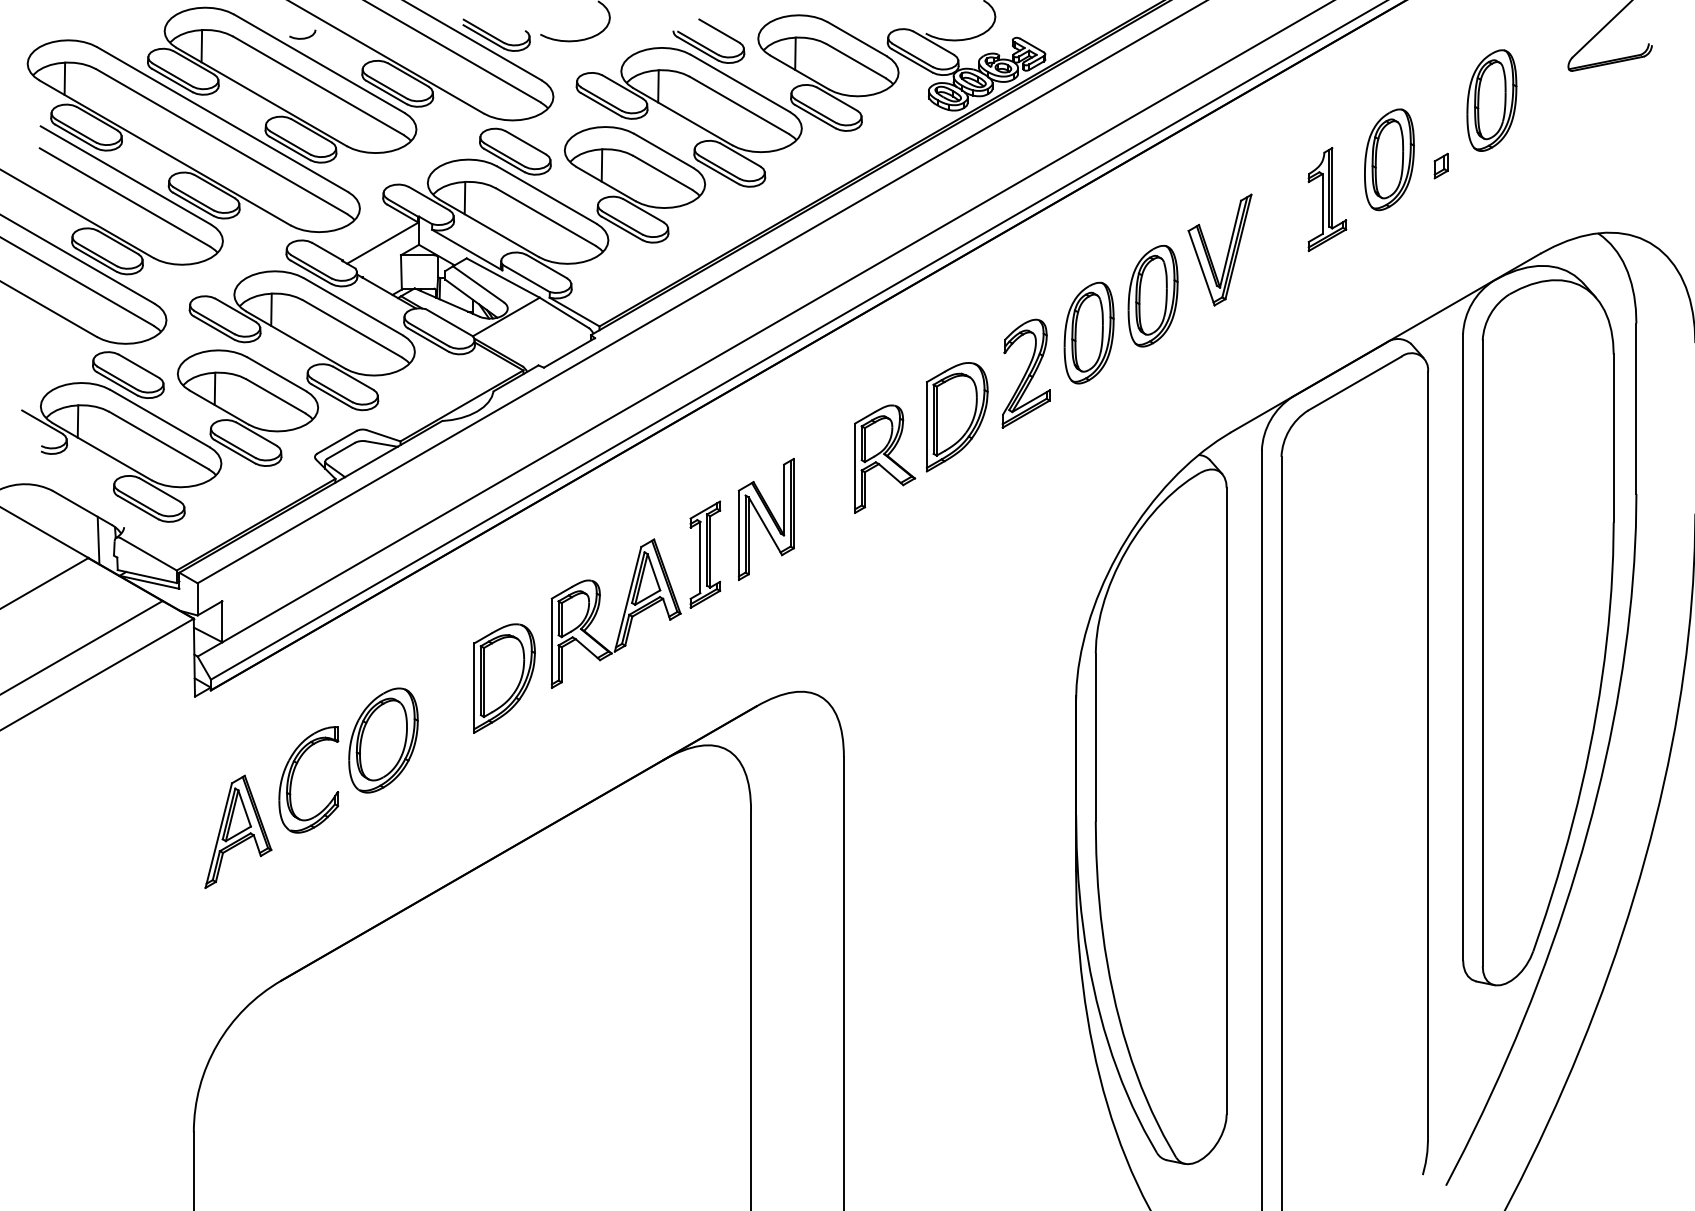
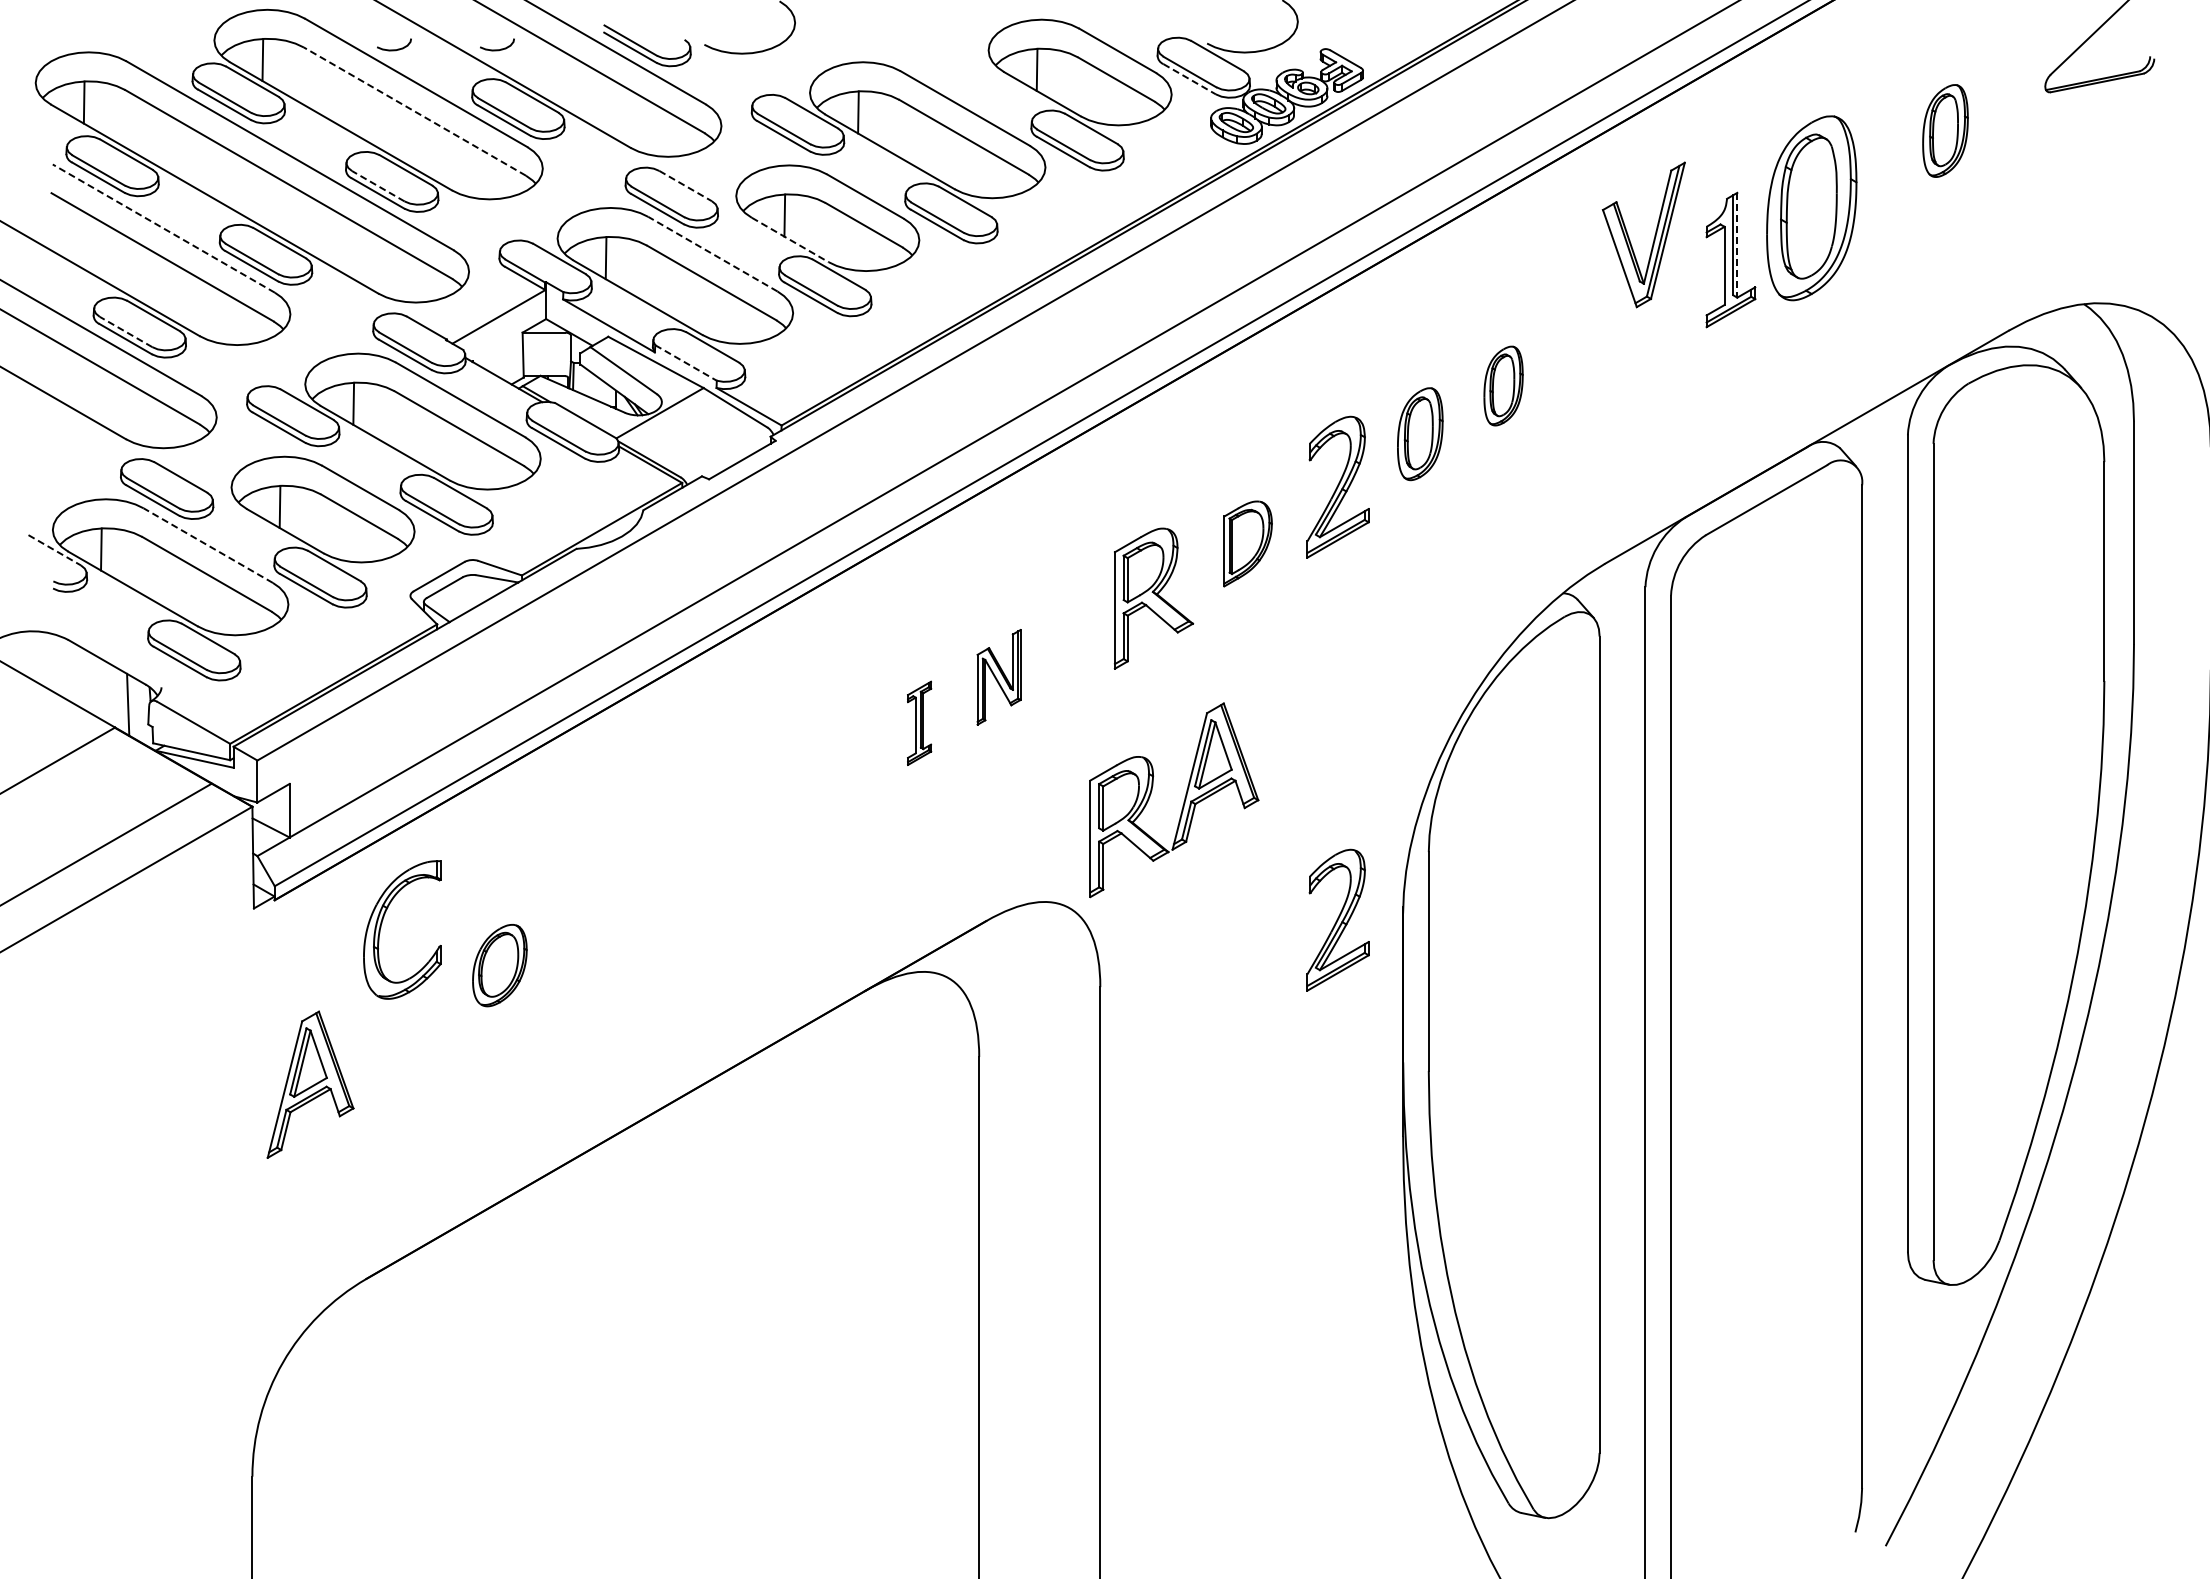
curve: (384, 37) -> (500, 48), added
part: (706, 47) -> (921, 61), removed
line: (913, 61) -> (1190, 79), solid -> dashed
line: (318, 85) -> (414, 111), solid -> dashed
part: (1491, 100) -> (1945, 130), size x0.7
line: (289, 143) -> (377, 186), solid -> dashed
line: (526, 143) -> (686, 186), solid -> dashed
part: (1389, 159) -> (1811, 207), size x1.4
part: (1441, 166) -> (1879, 216), removed
line: (125, 175) -> (163, 228), solid -> dashed
line: (606, 184) -> (790, 240), solid -> dashed
line: (1332, 188) -> (1737, 245), solid -> dashed
line: (546, 195) -> (712, 254), solid -> dashed
part: (1228, 249) -> (1654, 234), moved
line: (96, 254) -> (125, 331), solid -> dashed
line: (526, 278) -> (686, 362), solid -> dashed
part: (1153, 295) -> (1503, 385), size x0.6
part: (1089, 332) -> (1420, 433), size x0.7
part: (956, 416) -> (1247, 543), size x0.6
line: (160, 418) -> (208, 545), solid -> dashed
line: (42, 422) -> (55, 550), solid -> dashed
part: (765, 519) -> (998, 677), size x0.6
part: (705, 554) -> (919, 723), size x0.6
part: (623, 614) -> (1183, 801), moved
part: (504, 678) -> (657, 884), removed
part: (1025, 705) -> (1337, 919), added
part: (383, 740) -> (499, 965), size x0.6
part: (293, 774) -> (382, 923), moved

